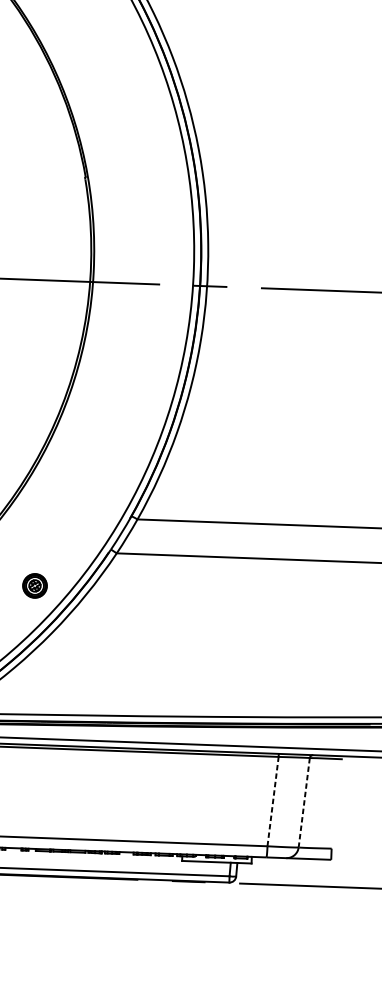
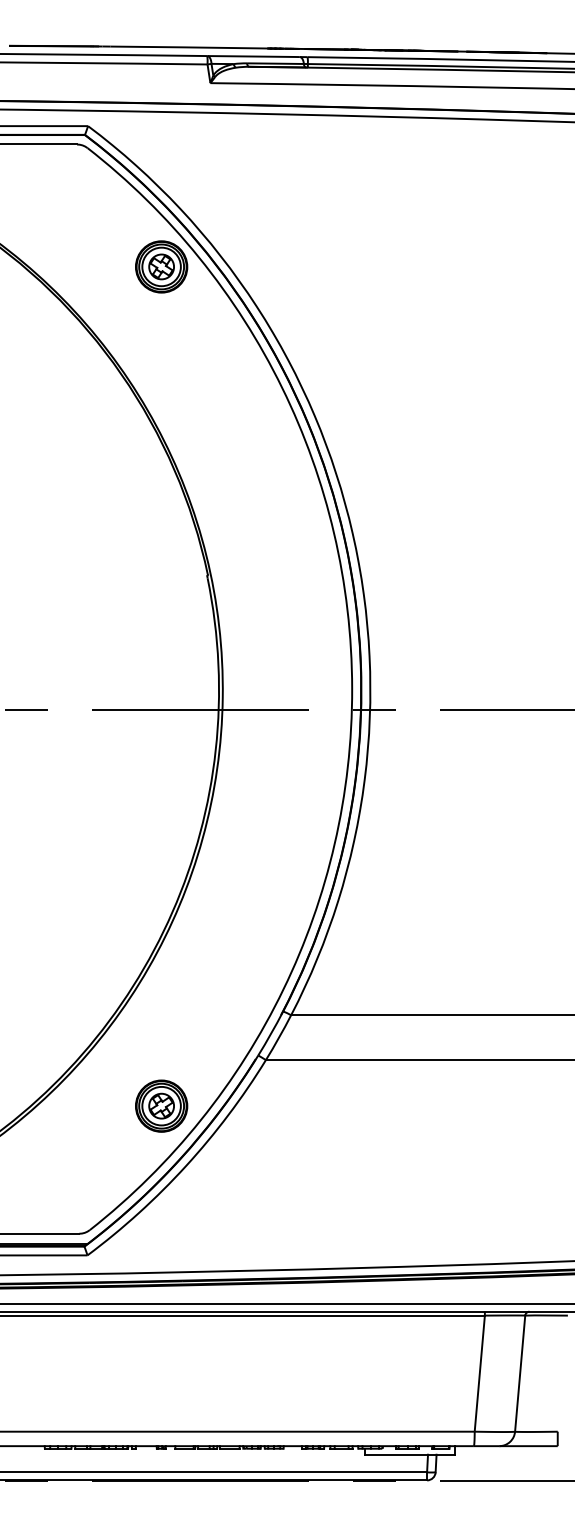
part: (34, 585) -> (161, 1105), size x1.67
line: (272, 801) -> (479, 1373), dashed -> solid
line: (304, 803) -> (520, 1374), dashed -> solid

